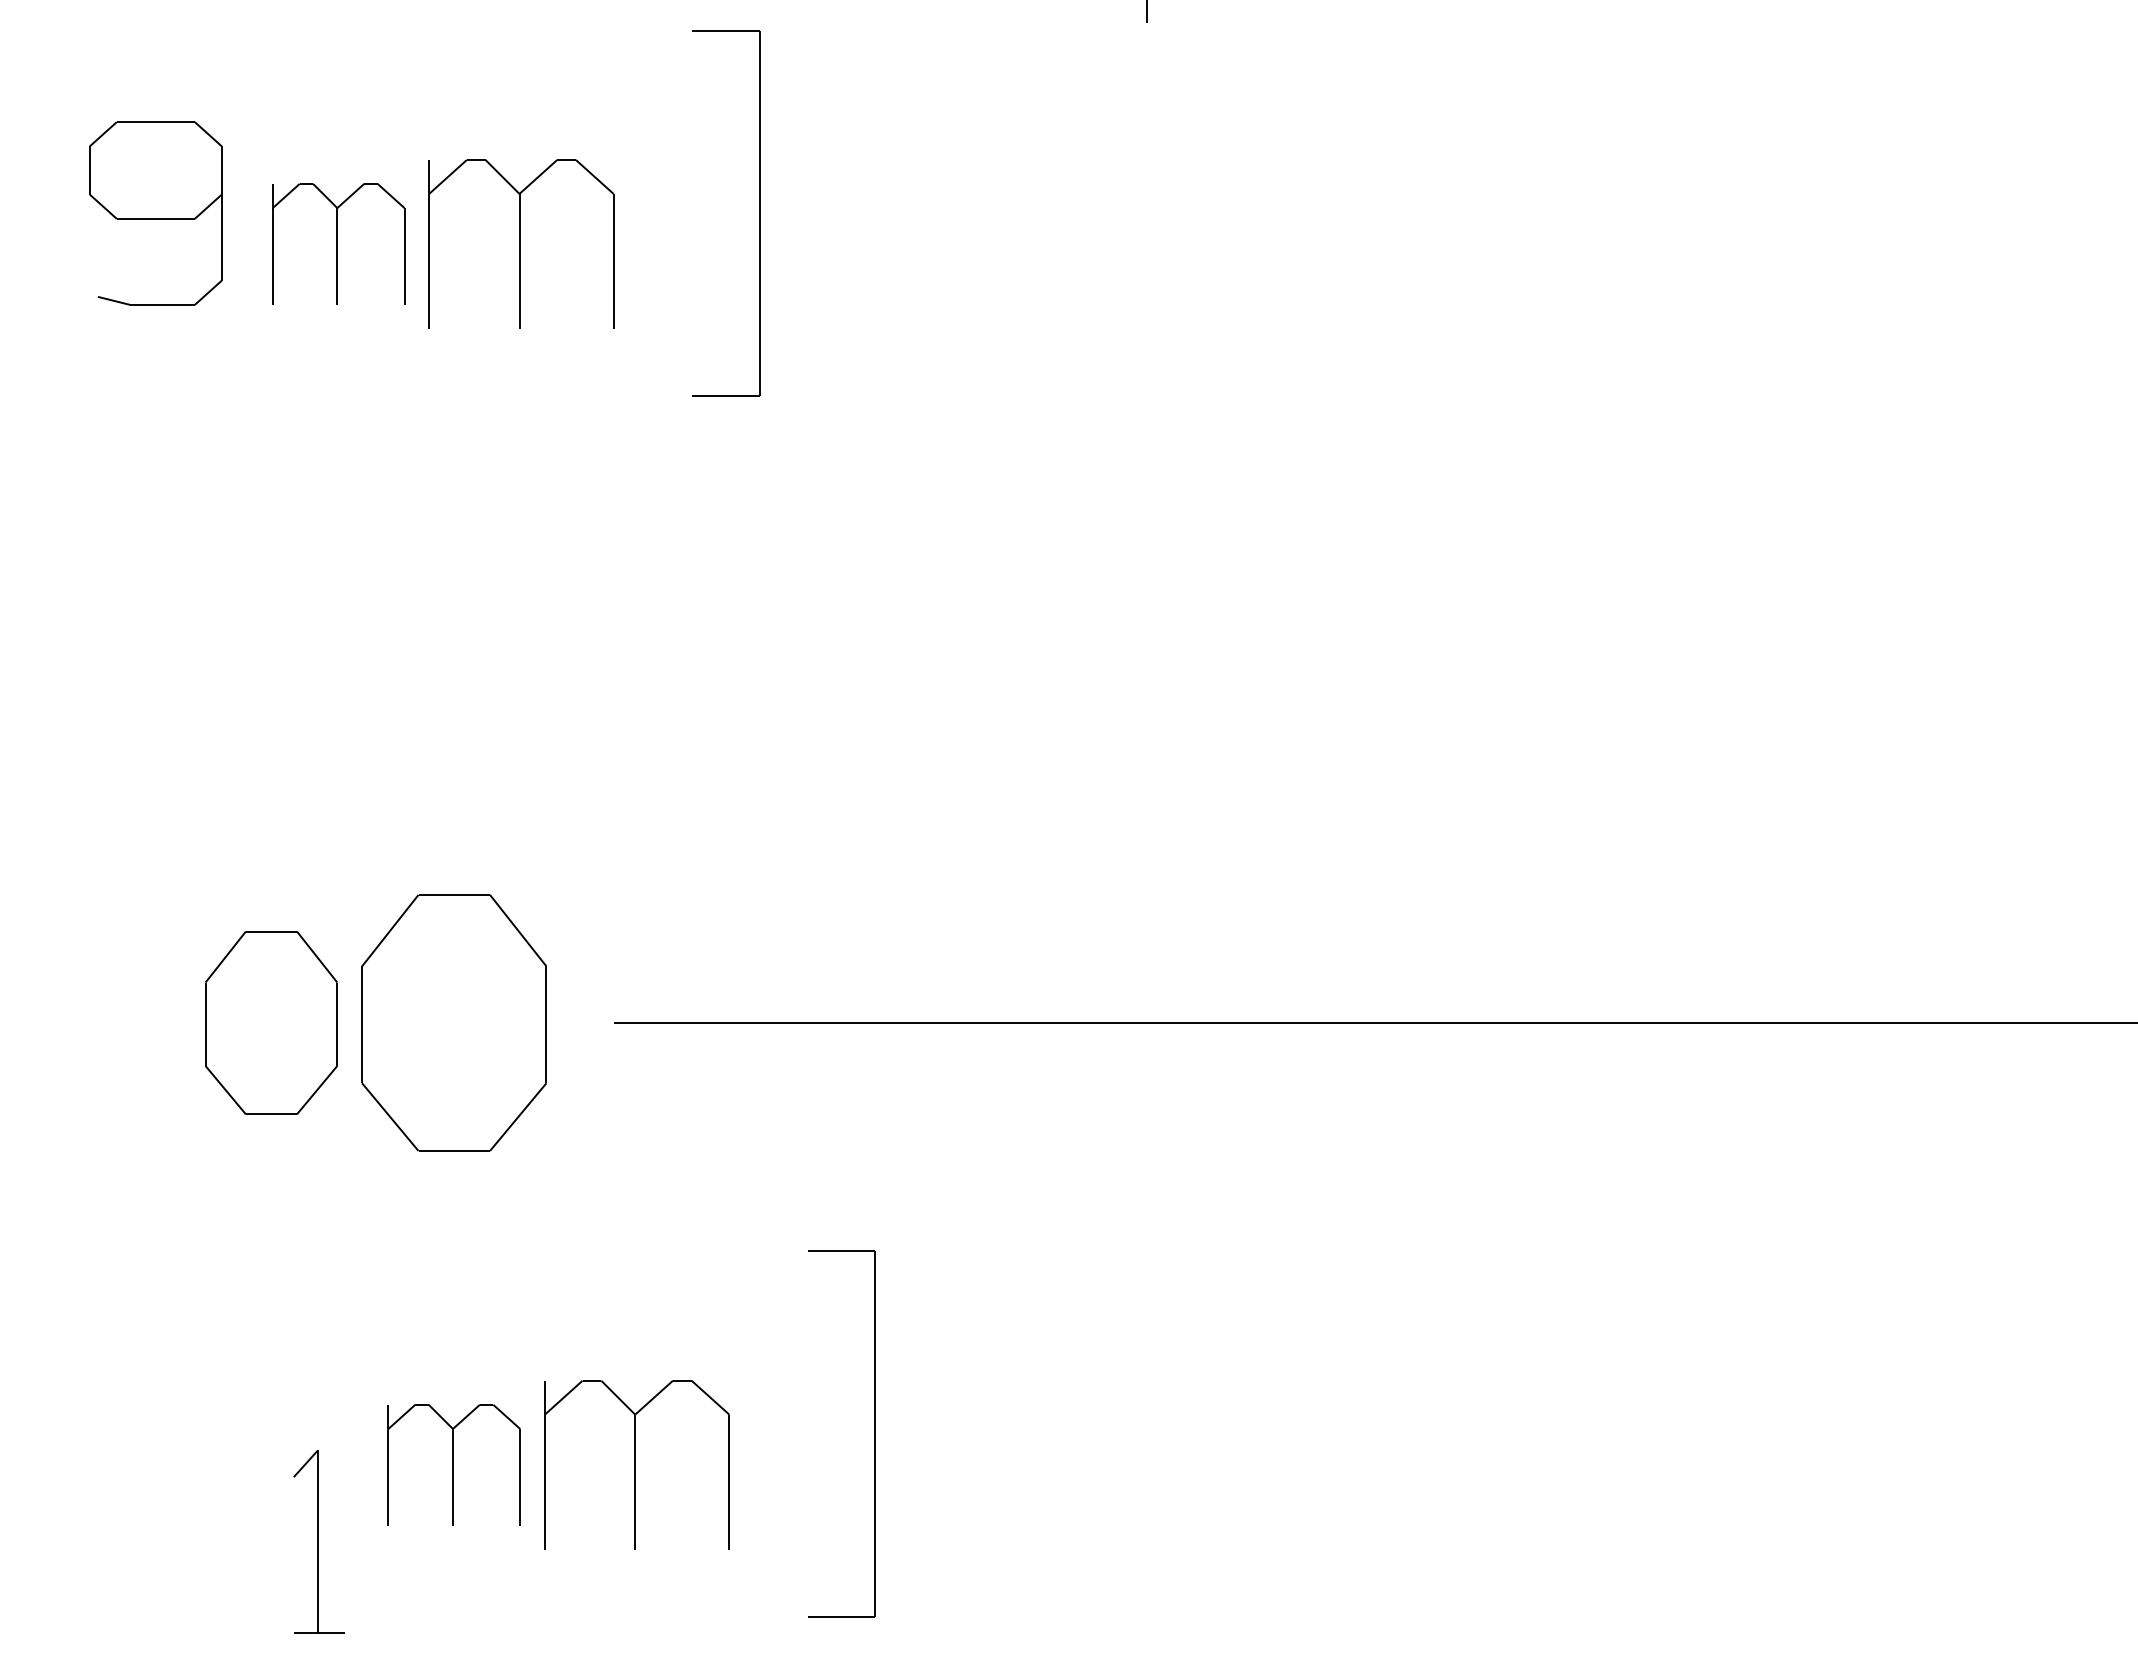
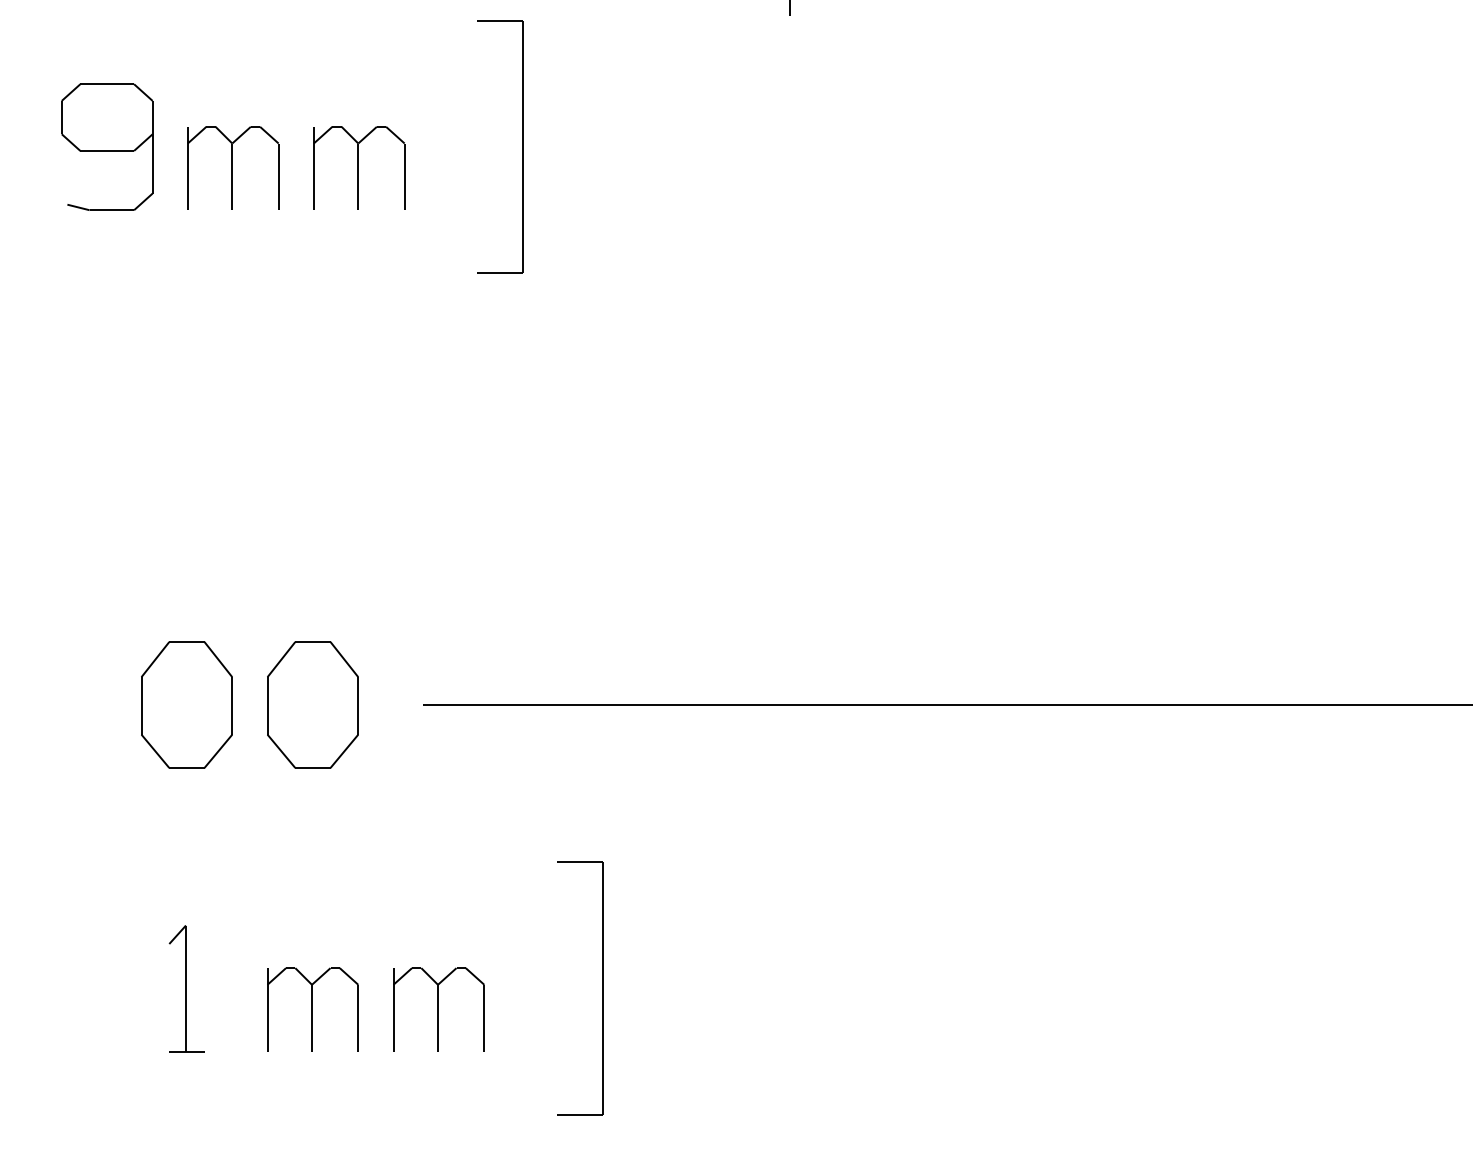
part: (521, 242) -> (359, 167), size x0.71
part: (453, 1022) -> (312, 704), size x0.71
part: (636, 1464) -> (438, 1009), size x0.71
part: (318, 1541) -> (186, 988), moved

